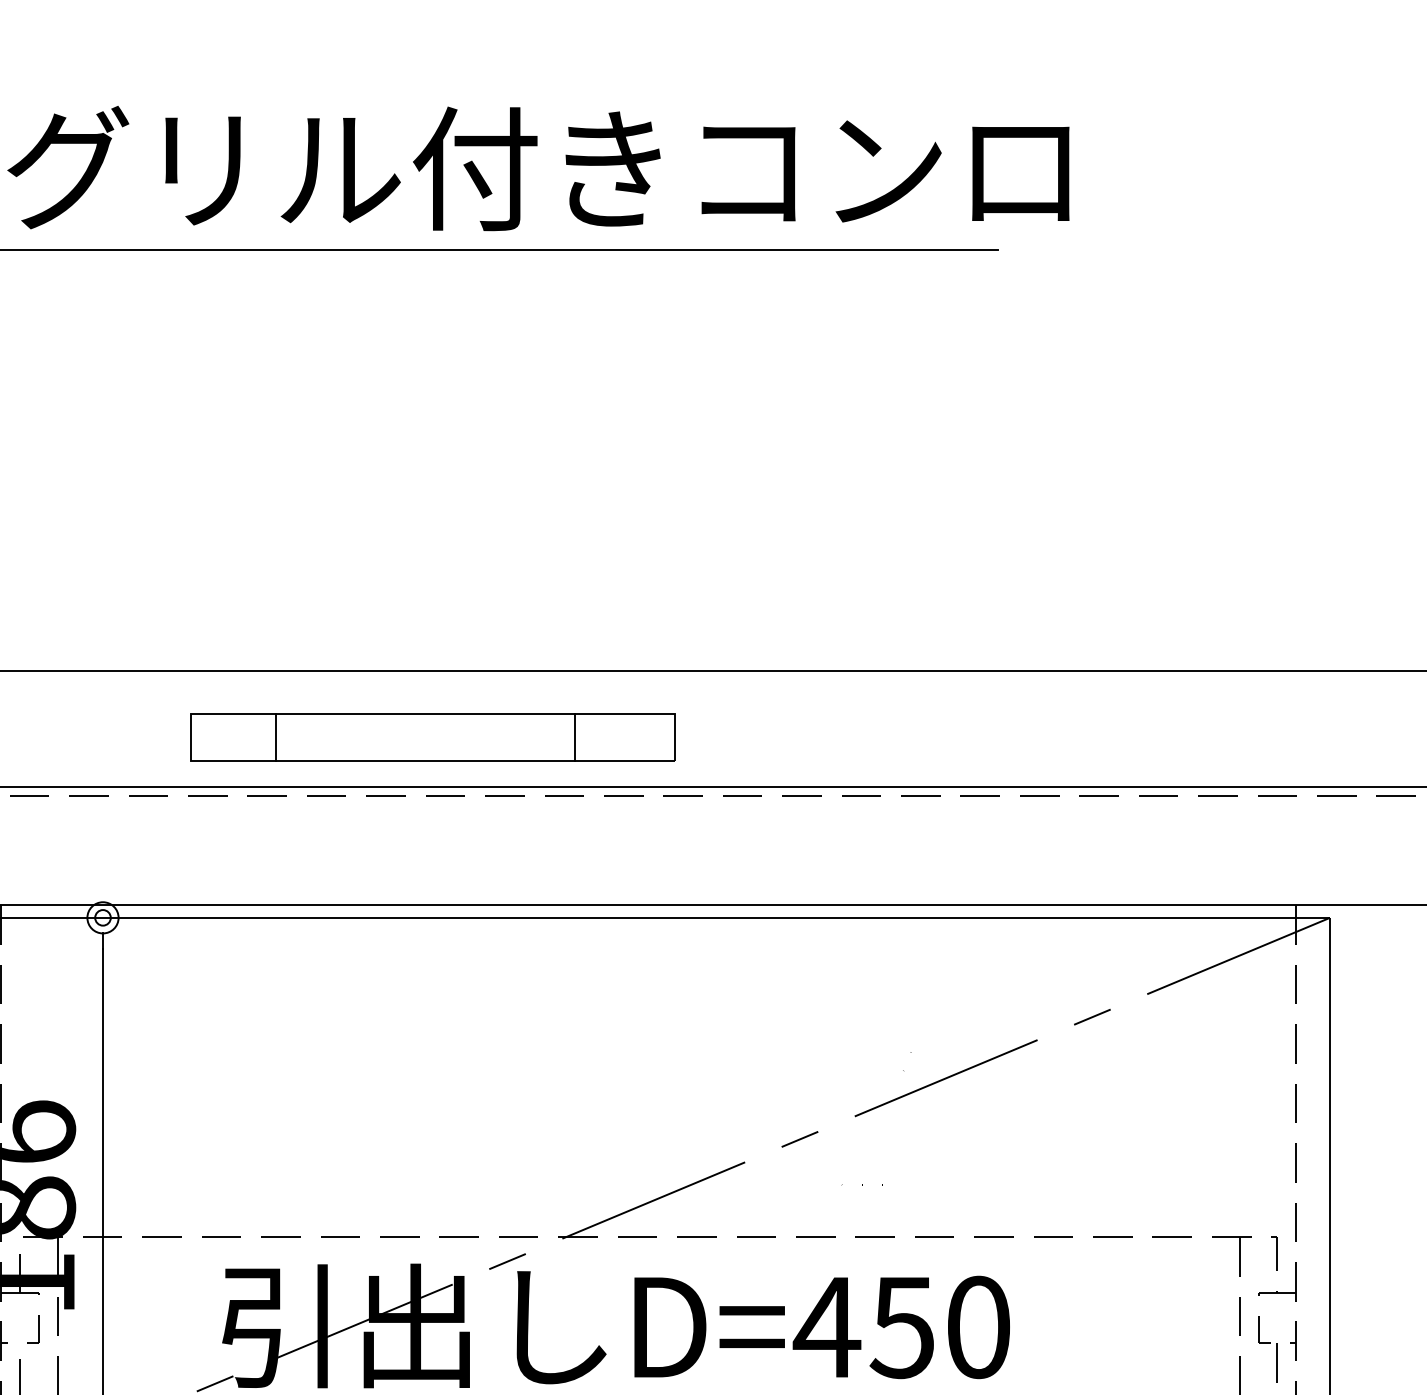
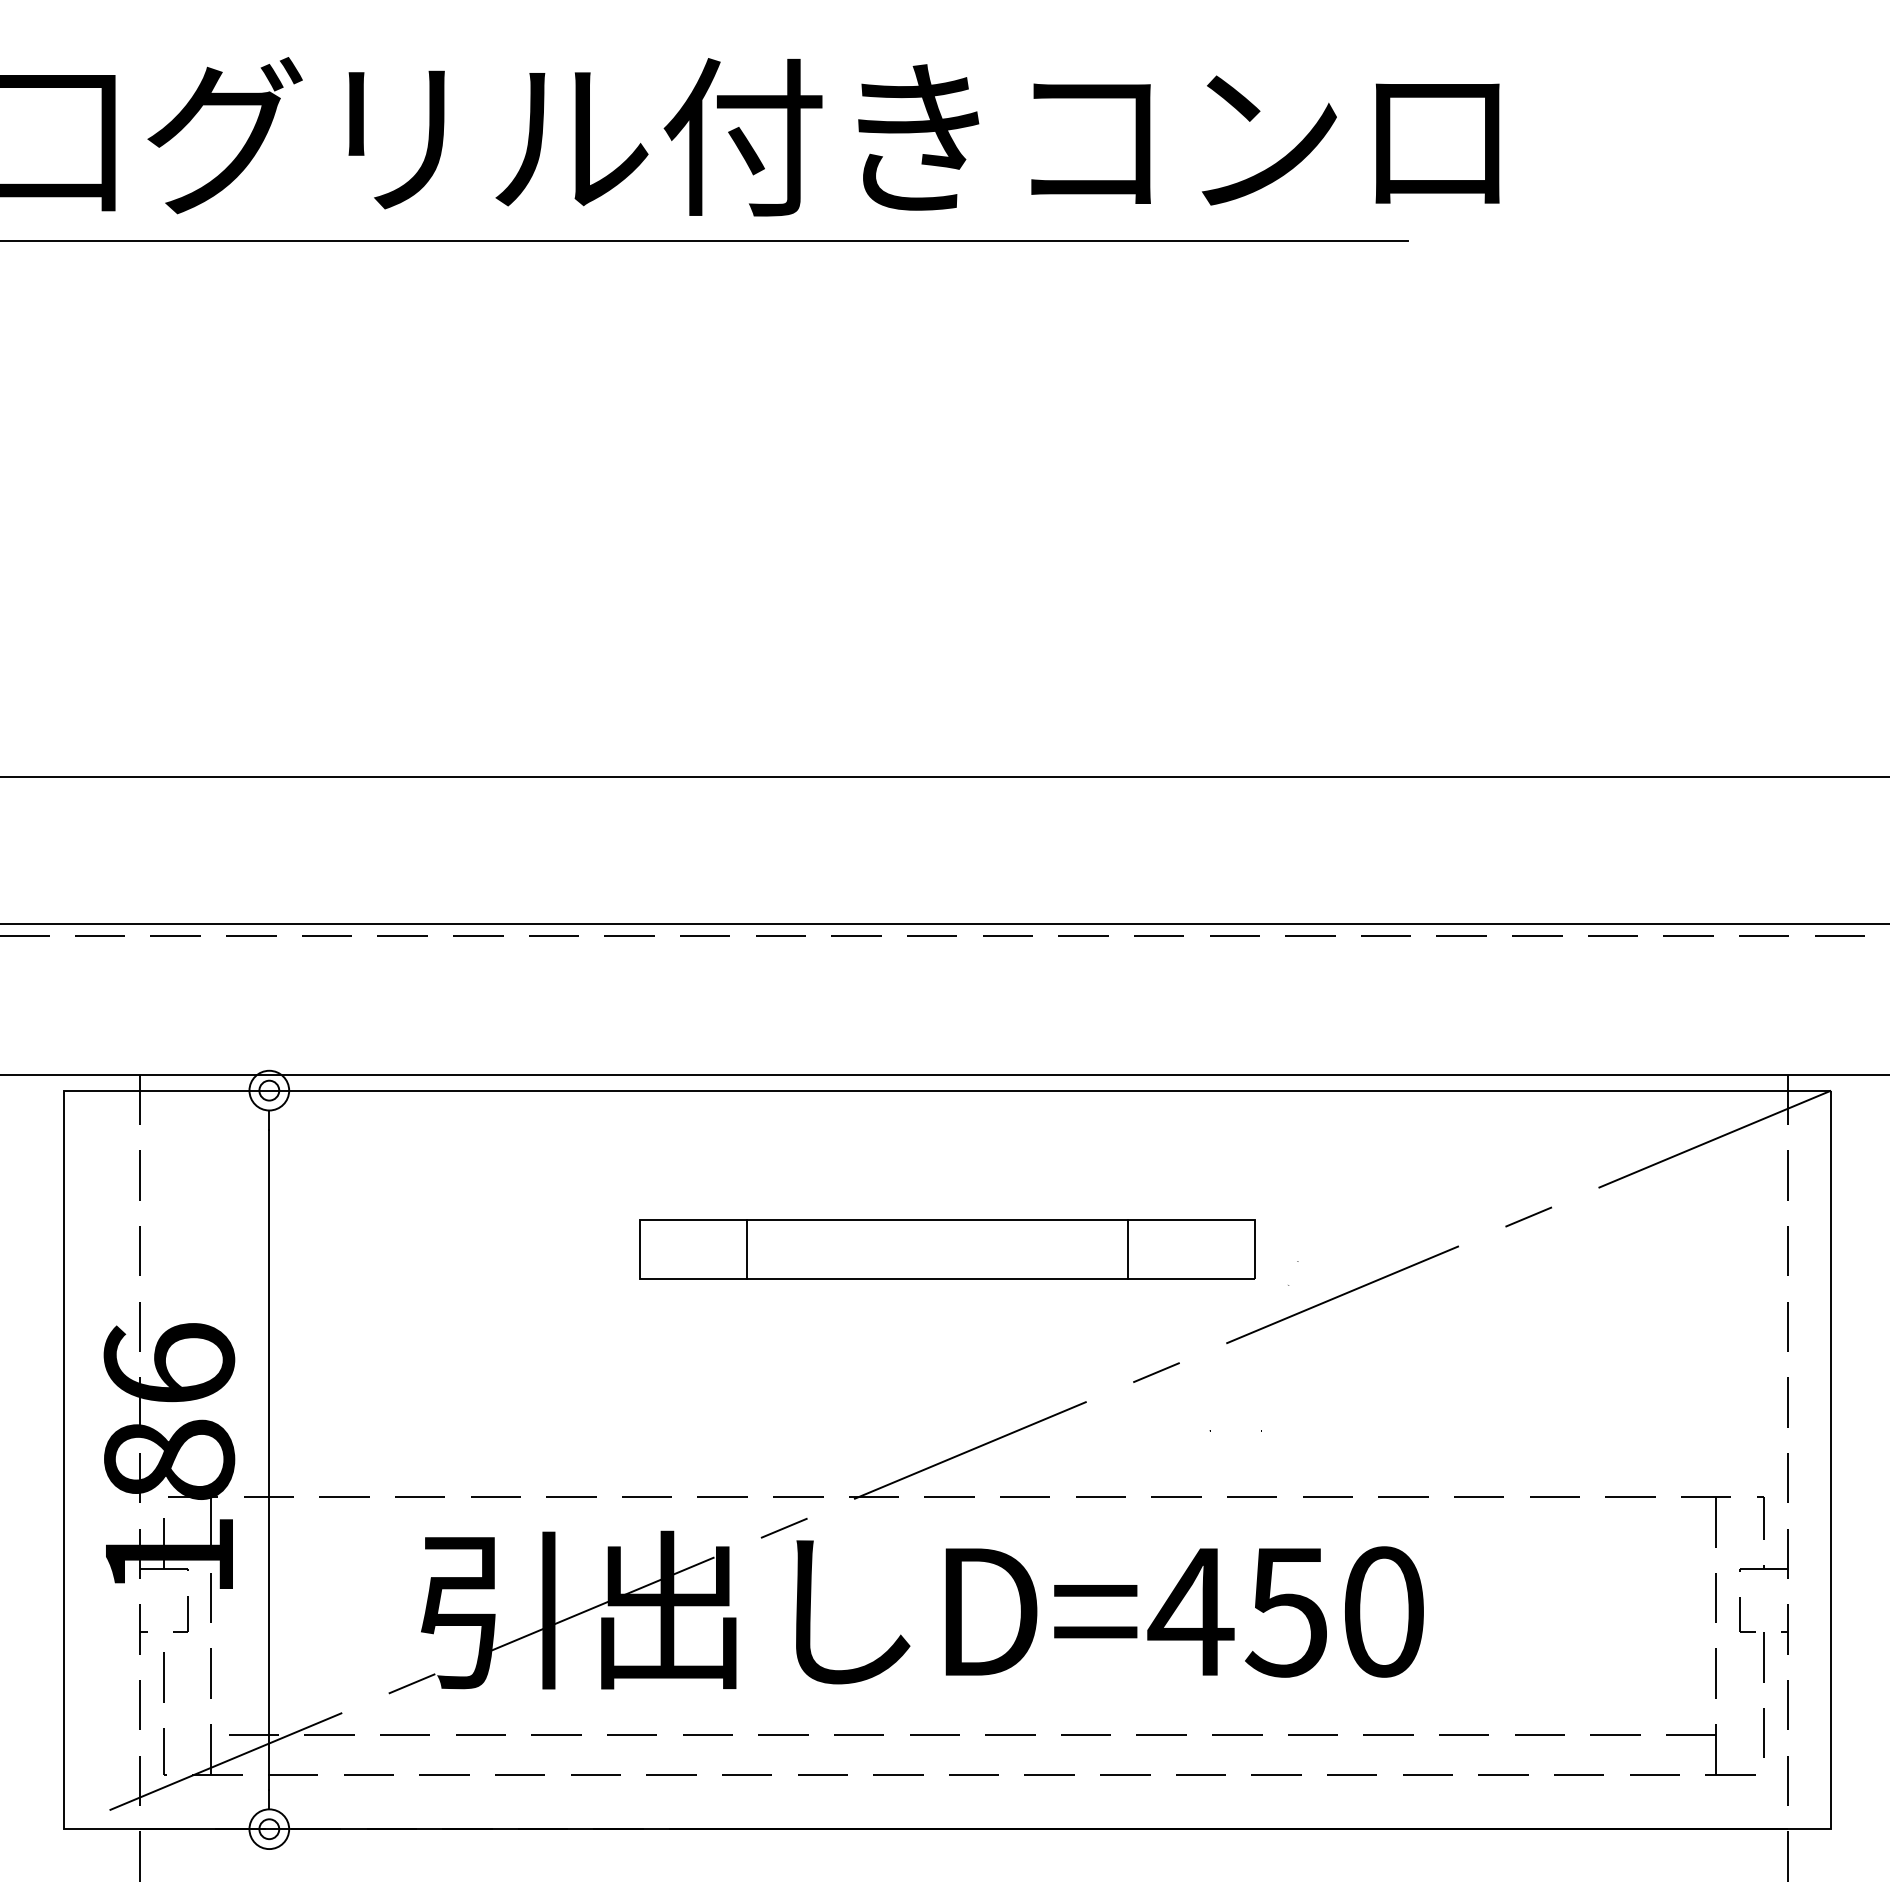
part: (433, 737) -> (947, 1249), moved

